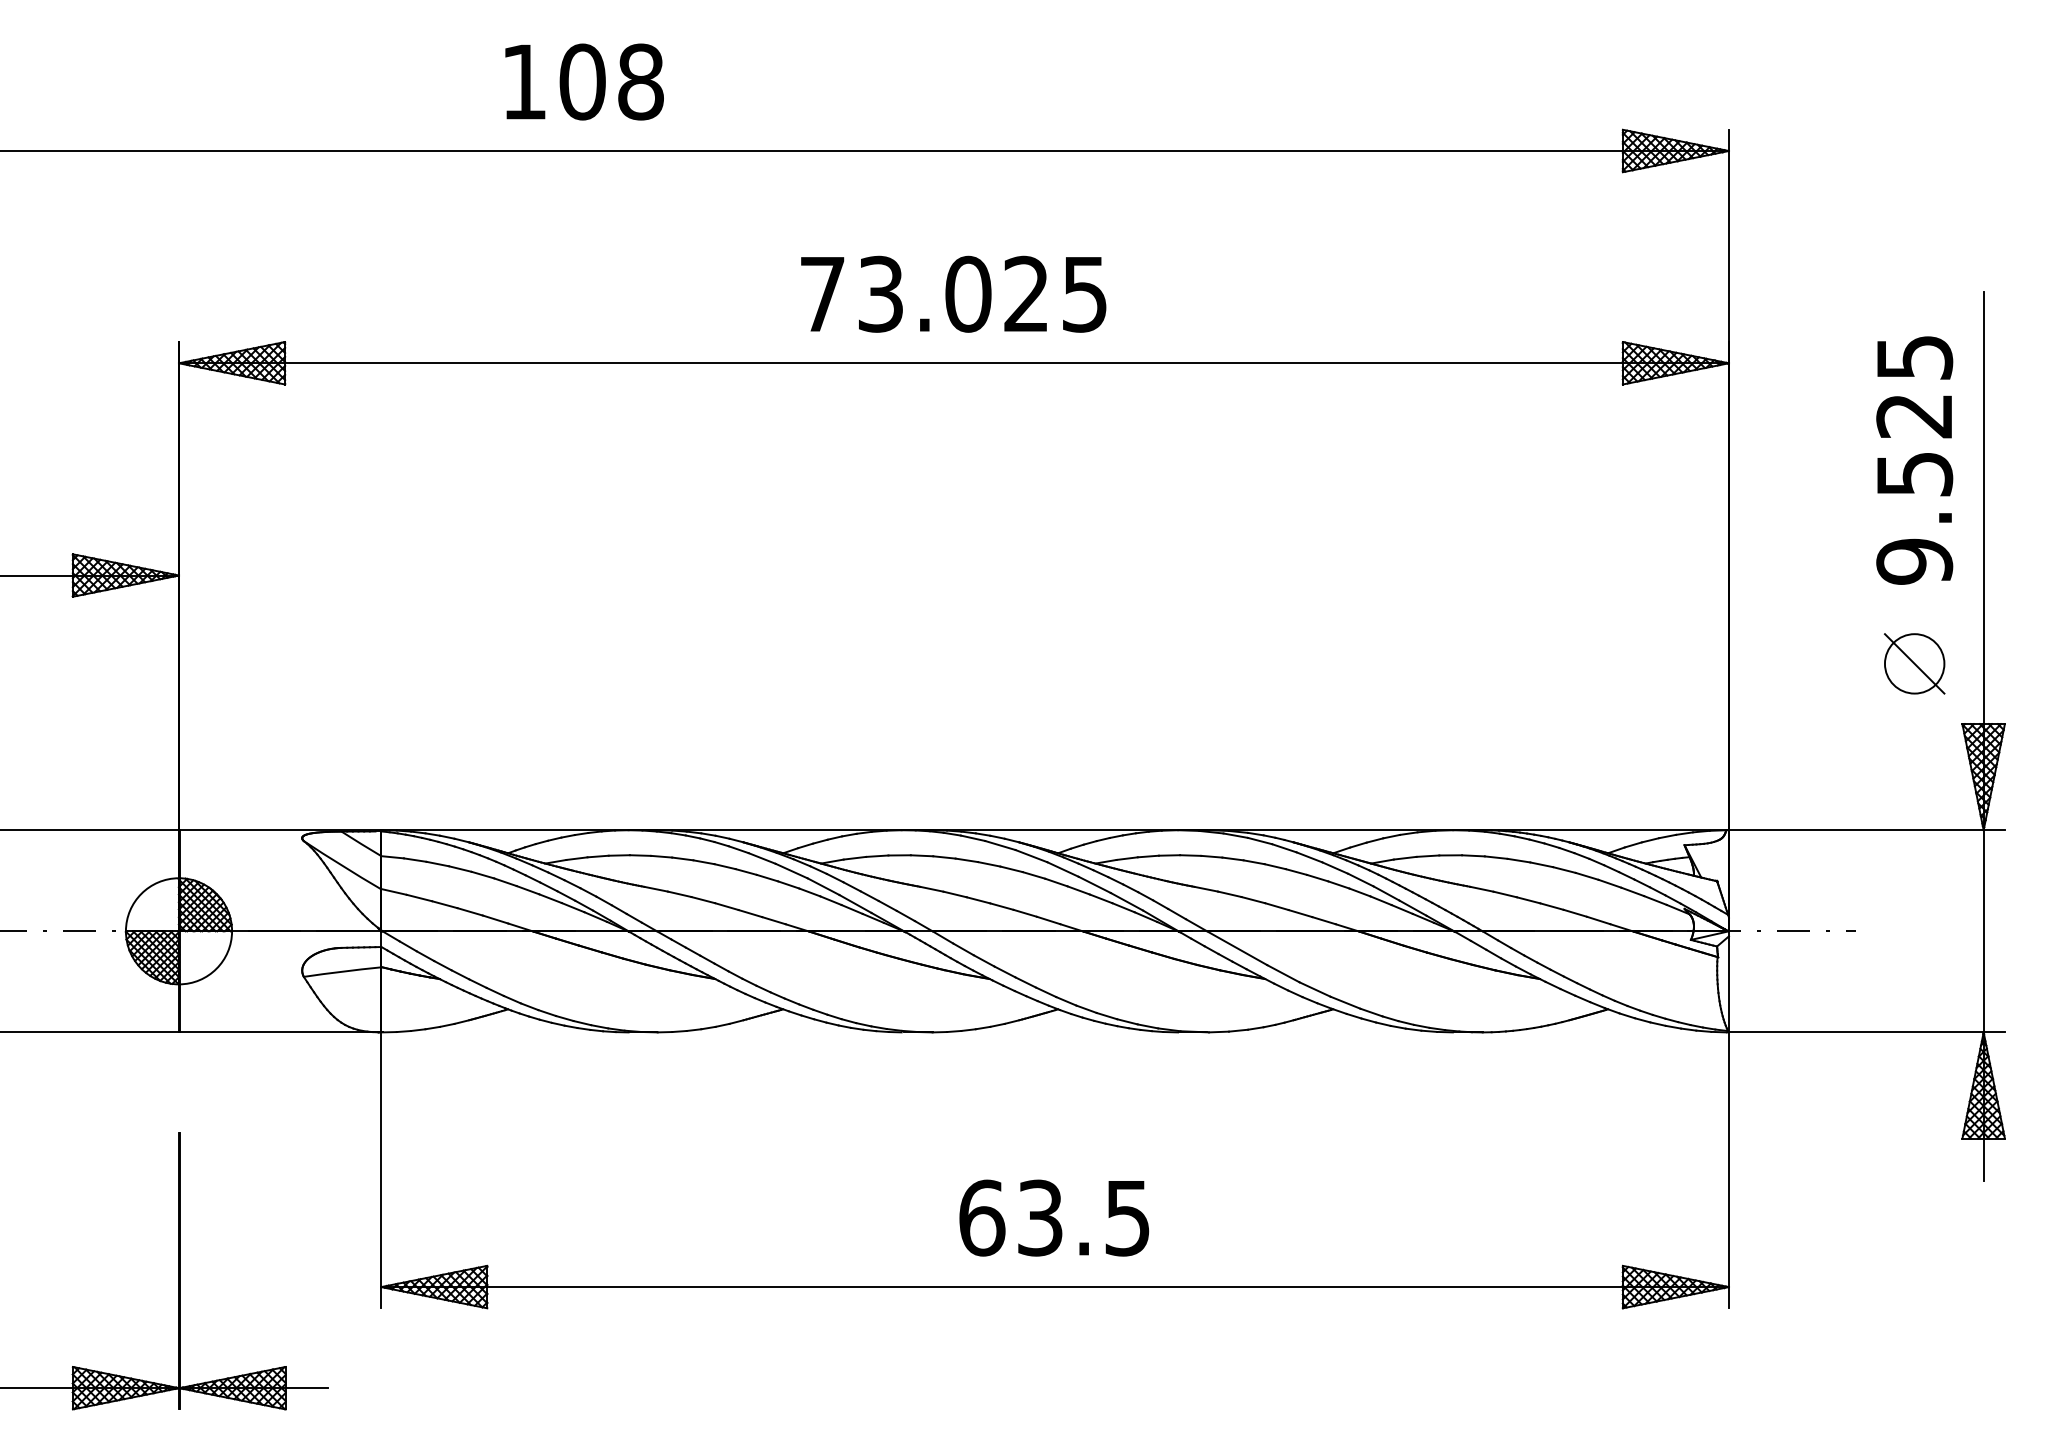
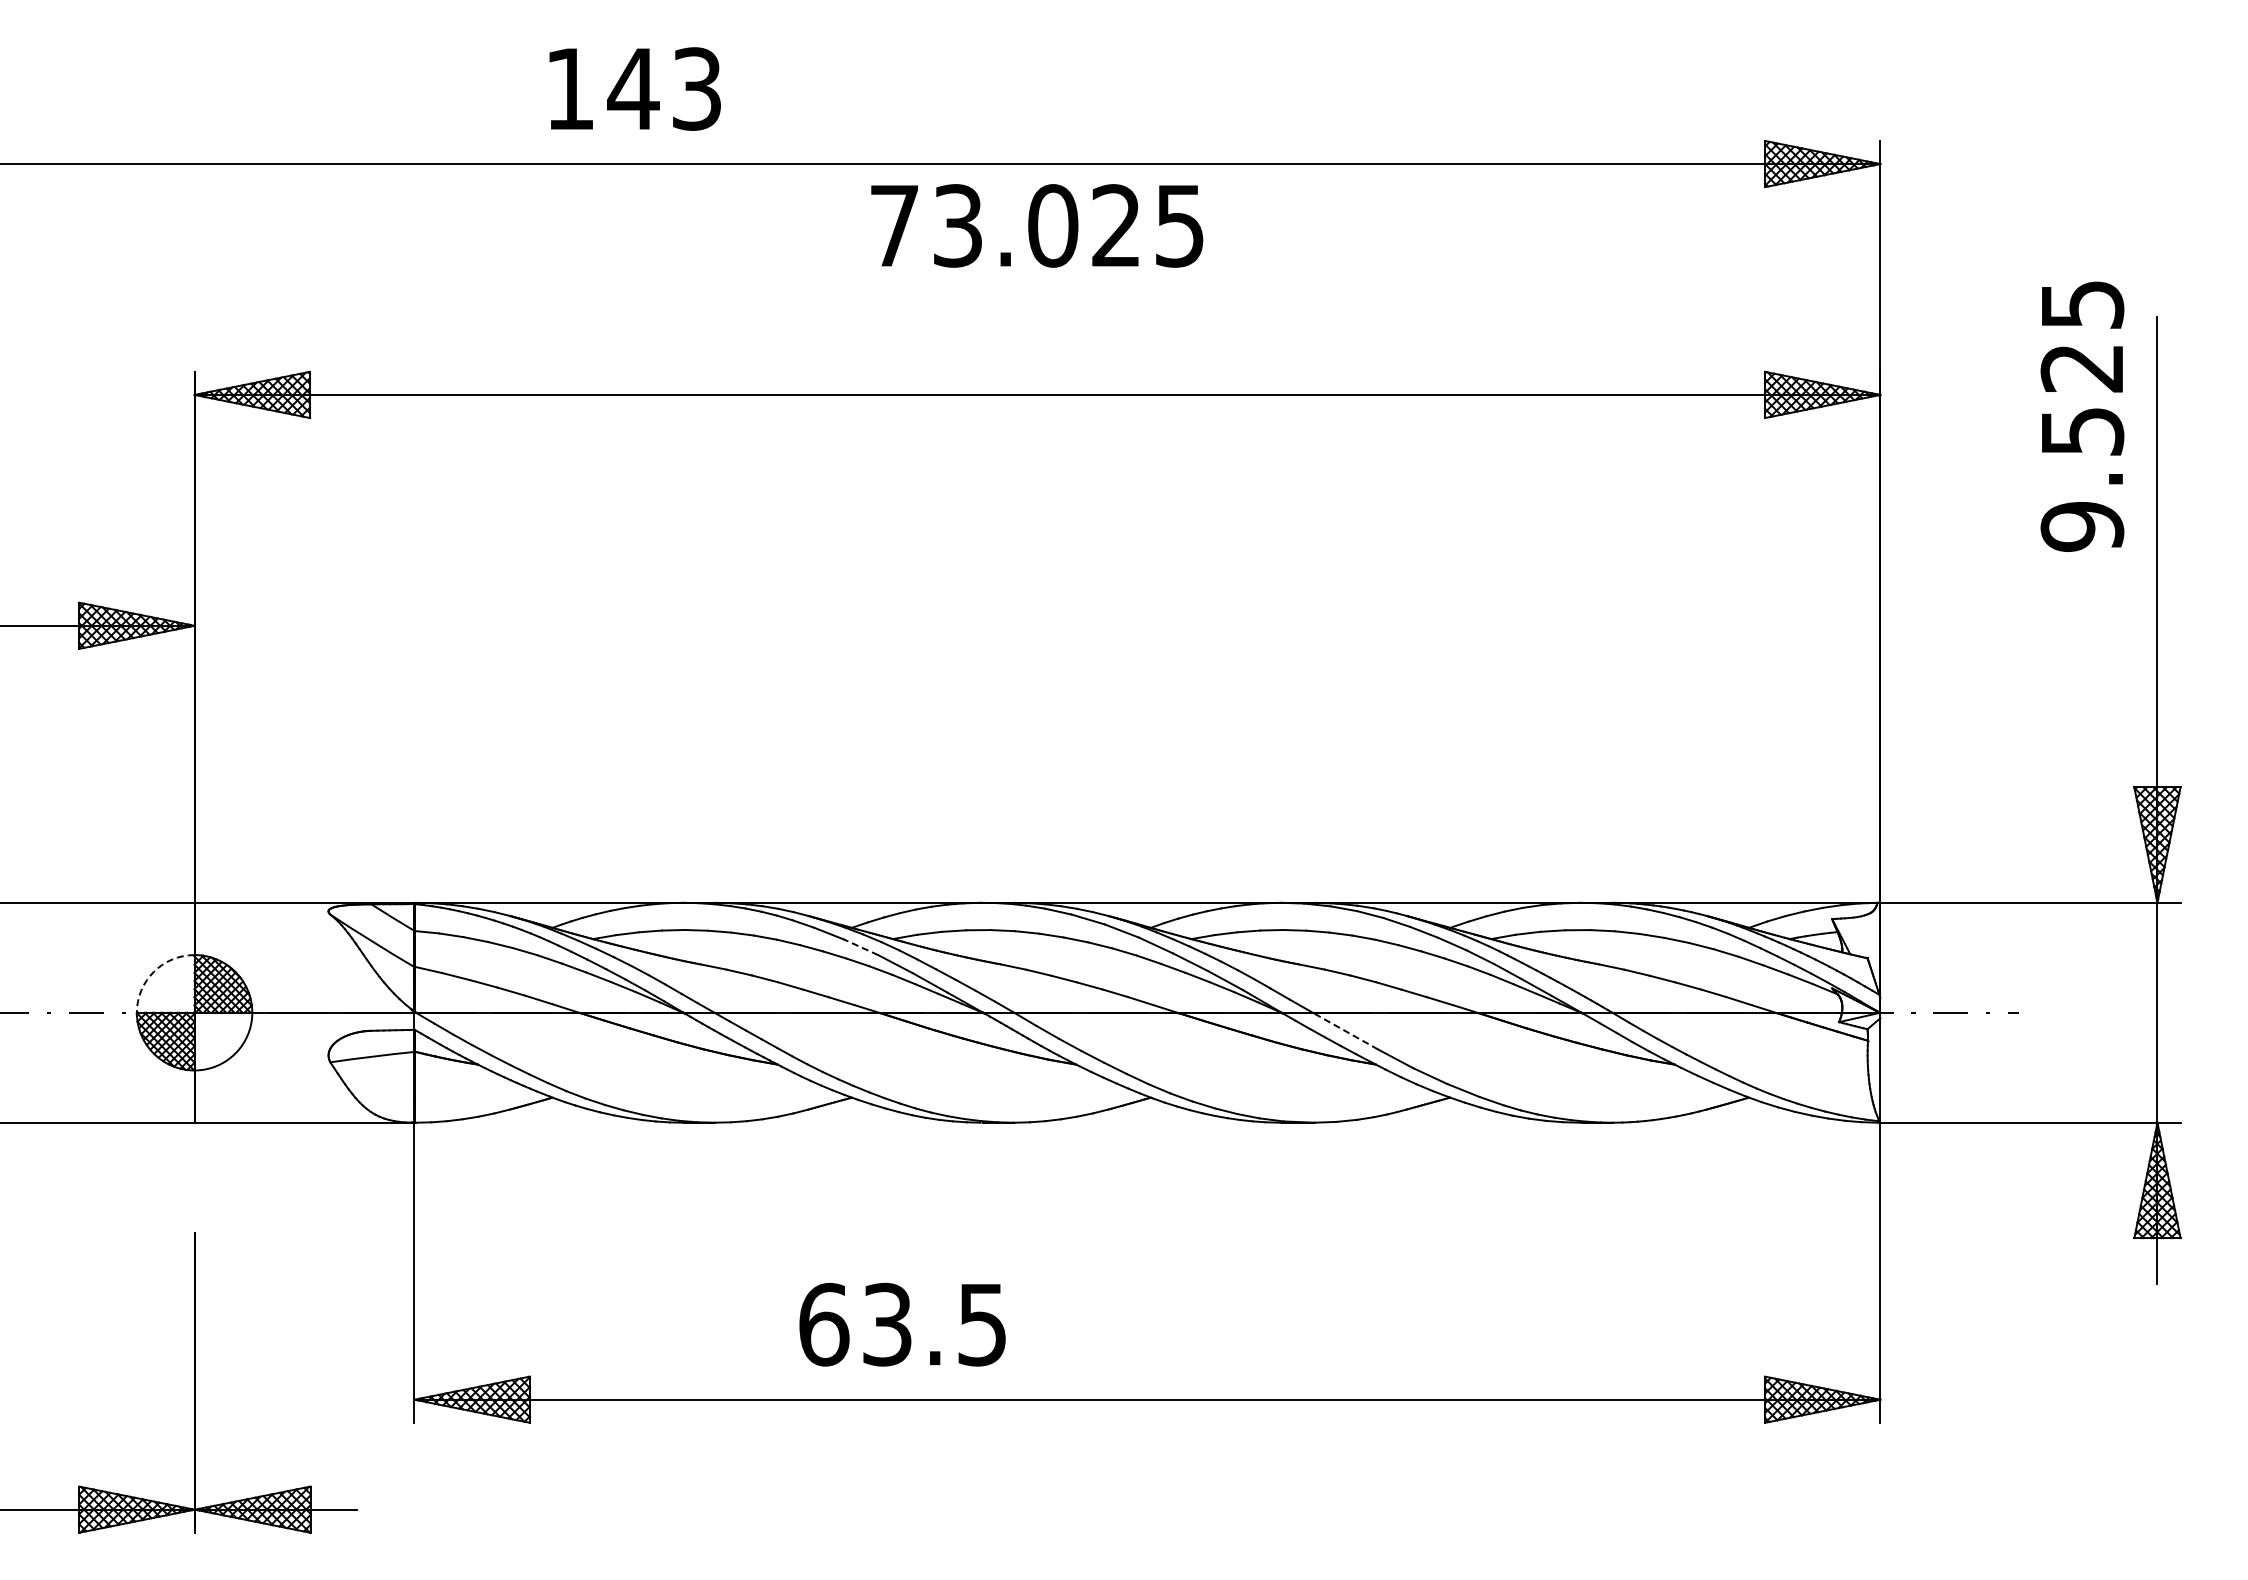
text: (611, 81) -> (664, 88), 108 -> 143
text: (953, 293) -> (1037, 225), moved
text: (1914, 460) -> (2082, 416), moved
part: (1914, 663) -> (2082, 721), removed
line: (791, 871) -> (860, 947), solid -> dashed
arc: (141, 893) -> (153, 971), solid -> dashed
line: (1237, 947) -> (1345, 1030), solid -> dashed
text: (1054, 1217) -> (902, 1324), moved

